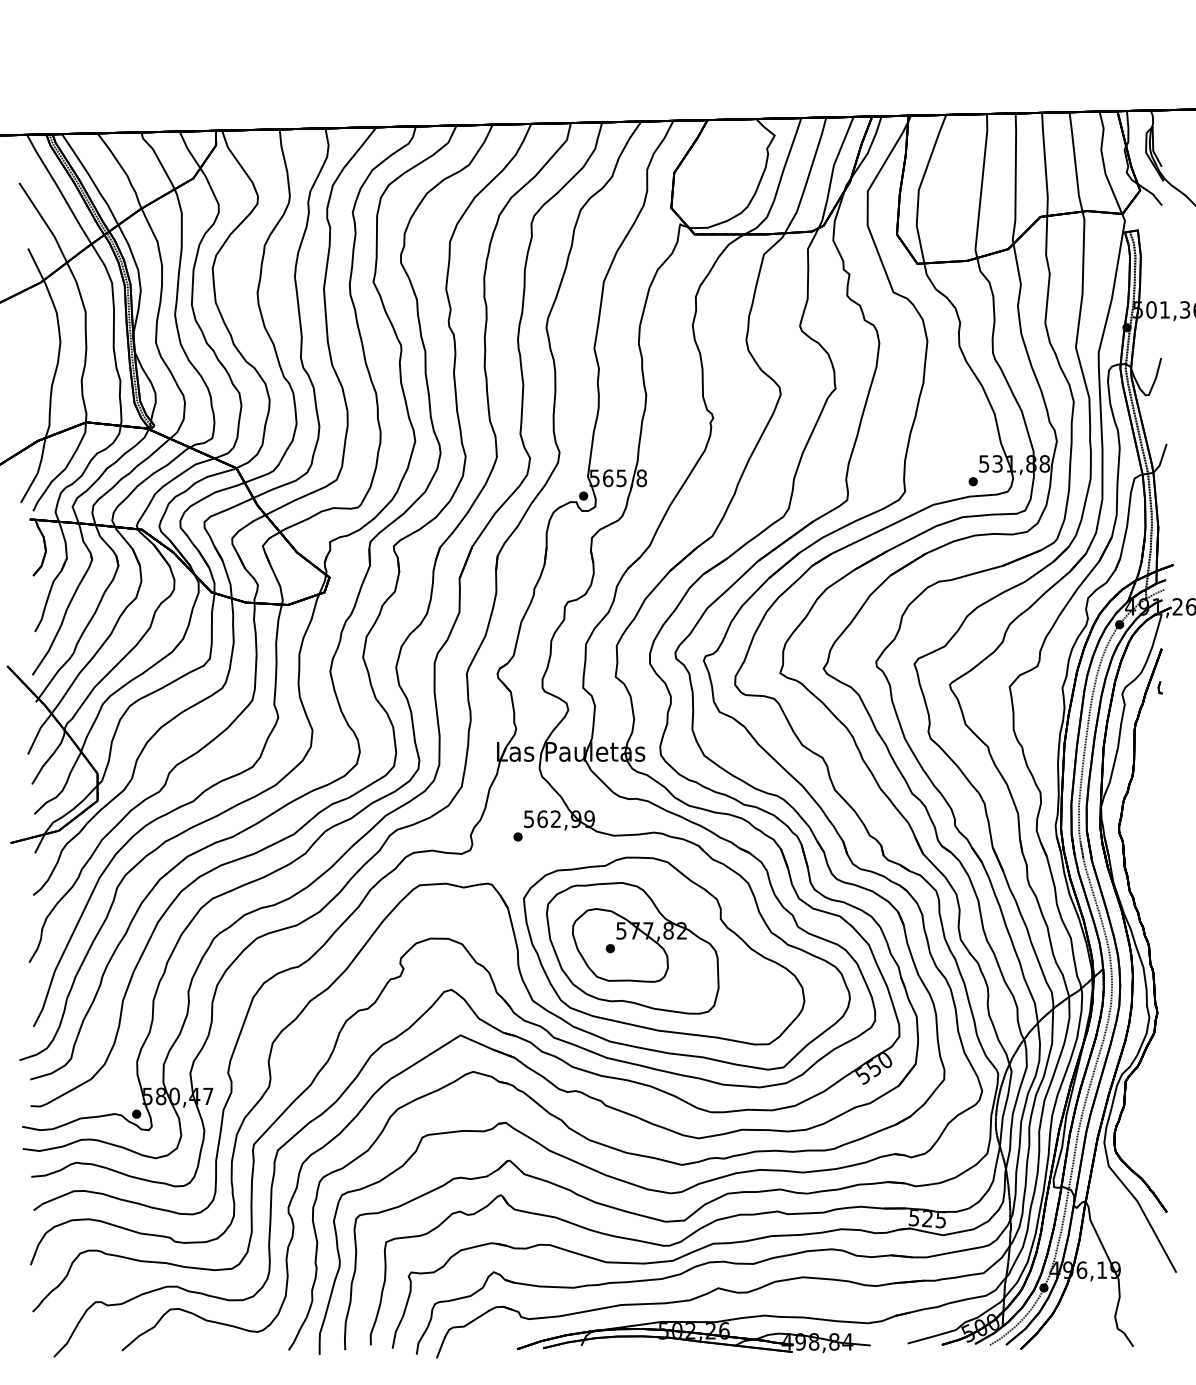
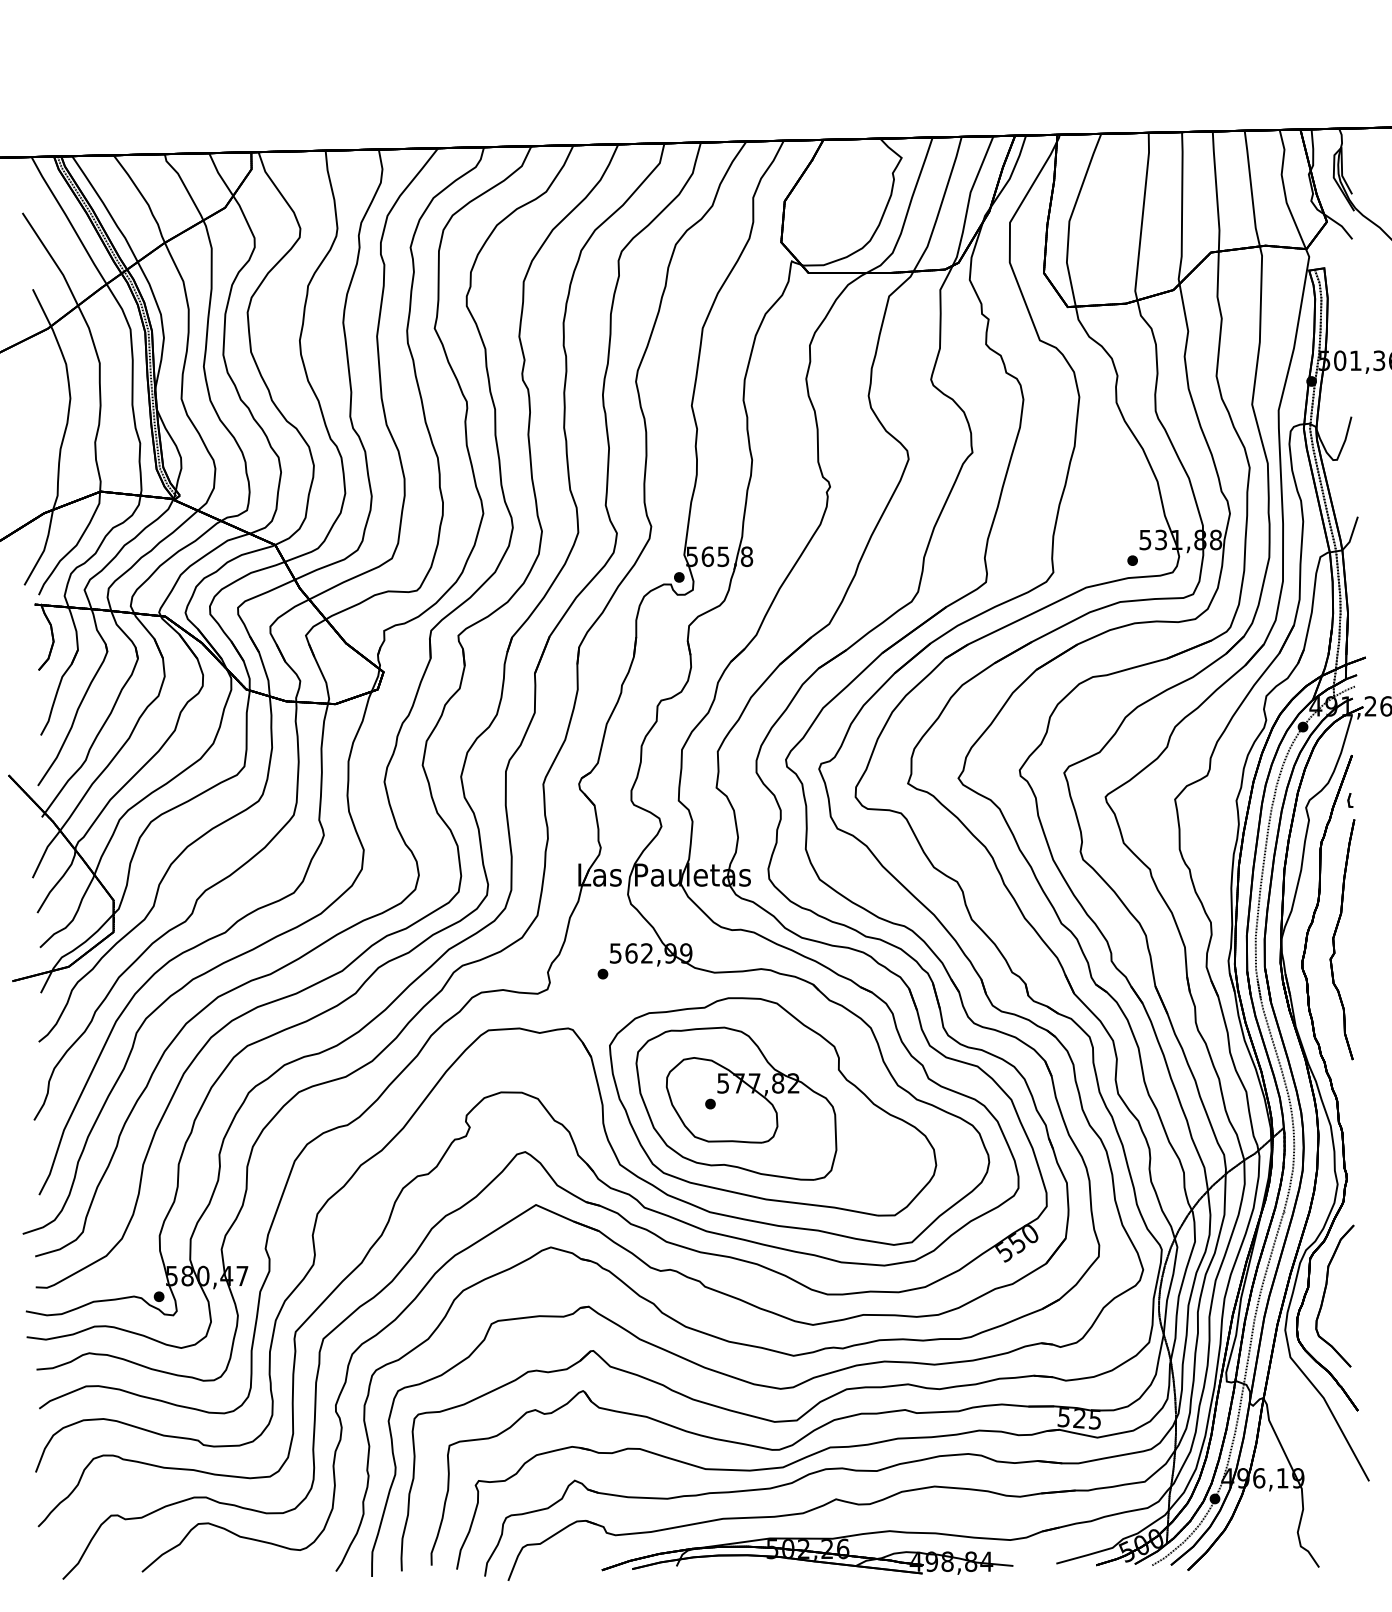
part: (1146, 807) -> (1334, 939), added
part: (1138, 1111) -> (1325, 1293), added

